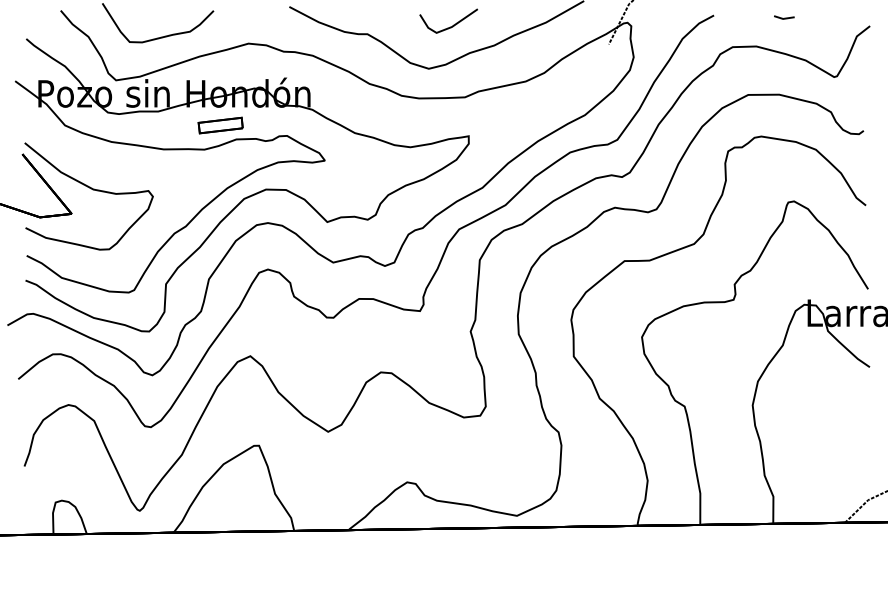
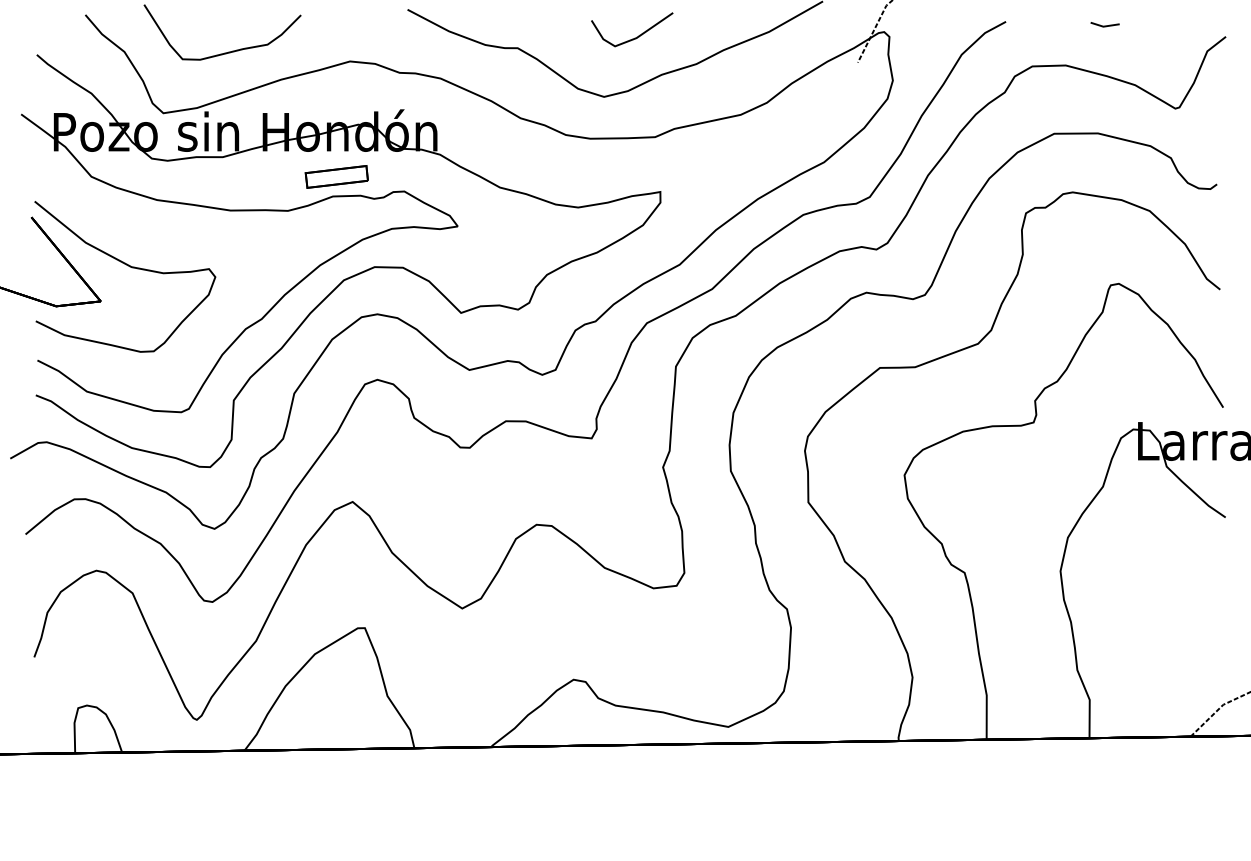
part: (220, 125) -> (336, 176), moved

